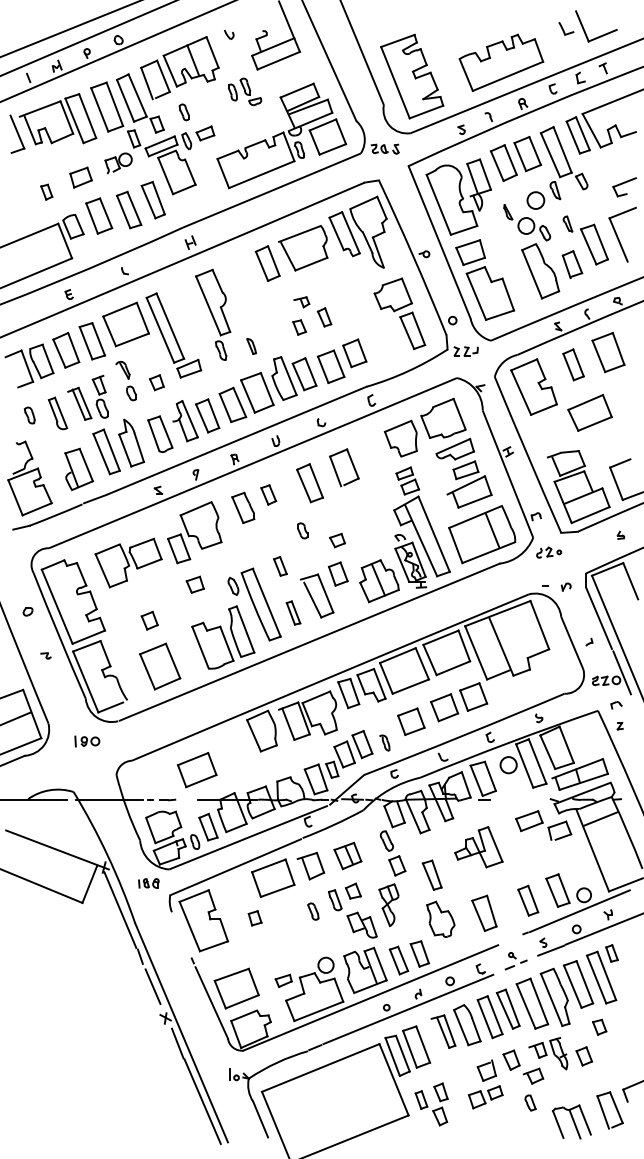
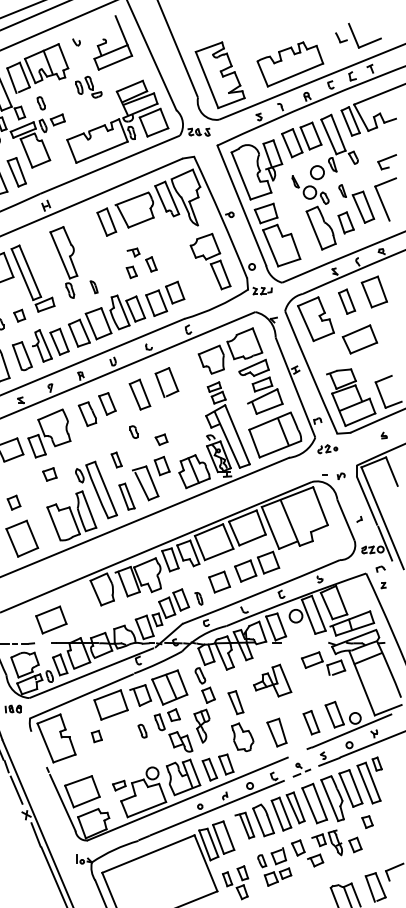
part: (268, 494) -> (107, 403), size x1.43
part: (293, 612) -> (127, 496), size x1.43
part: (347, 855) -> (169, 687), size x1.67
part: (530, 1102) -> (262, 860), moved

